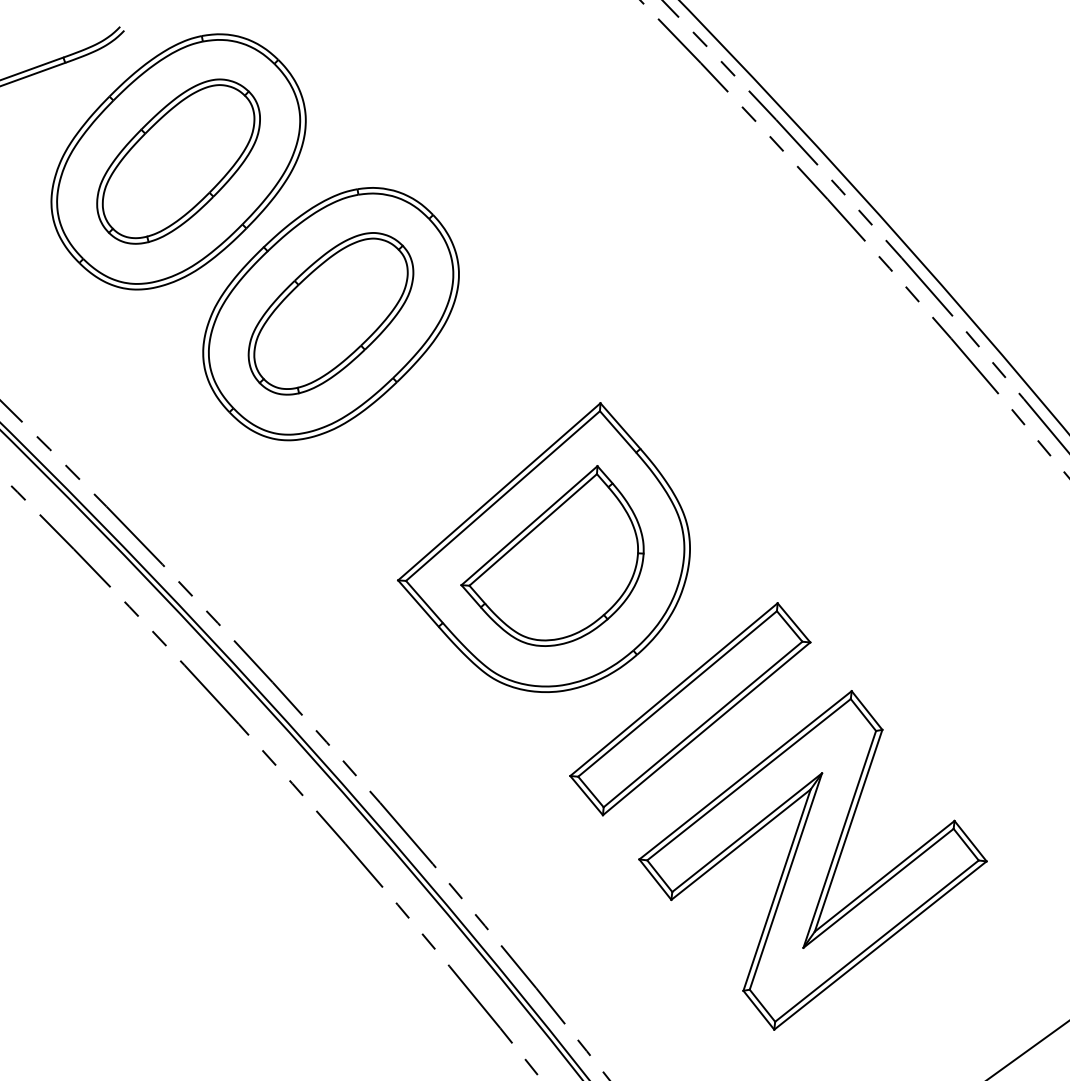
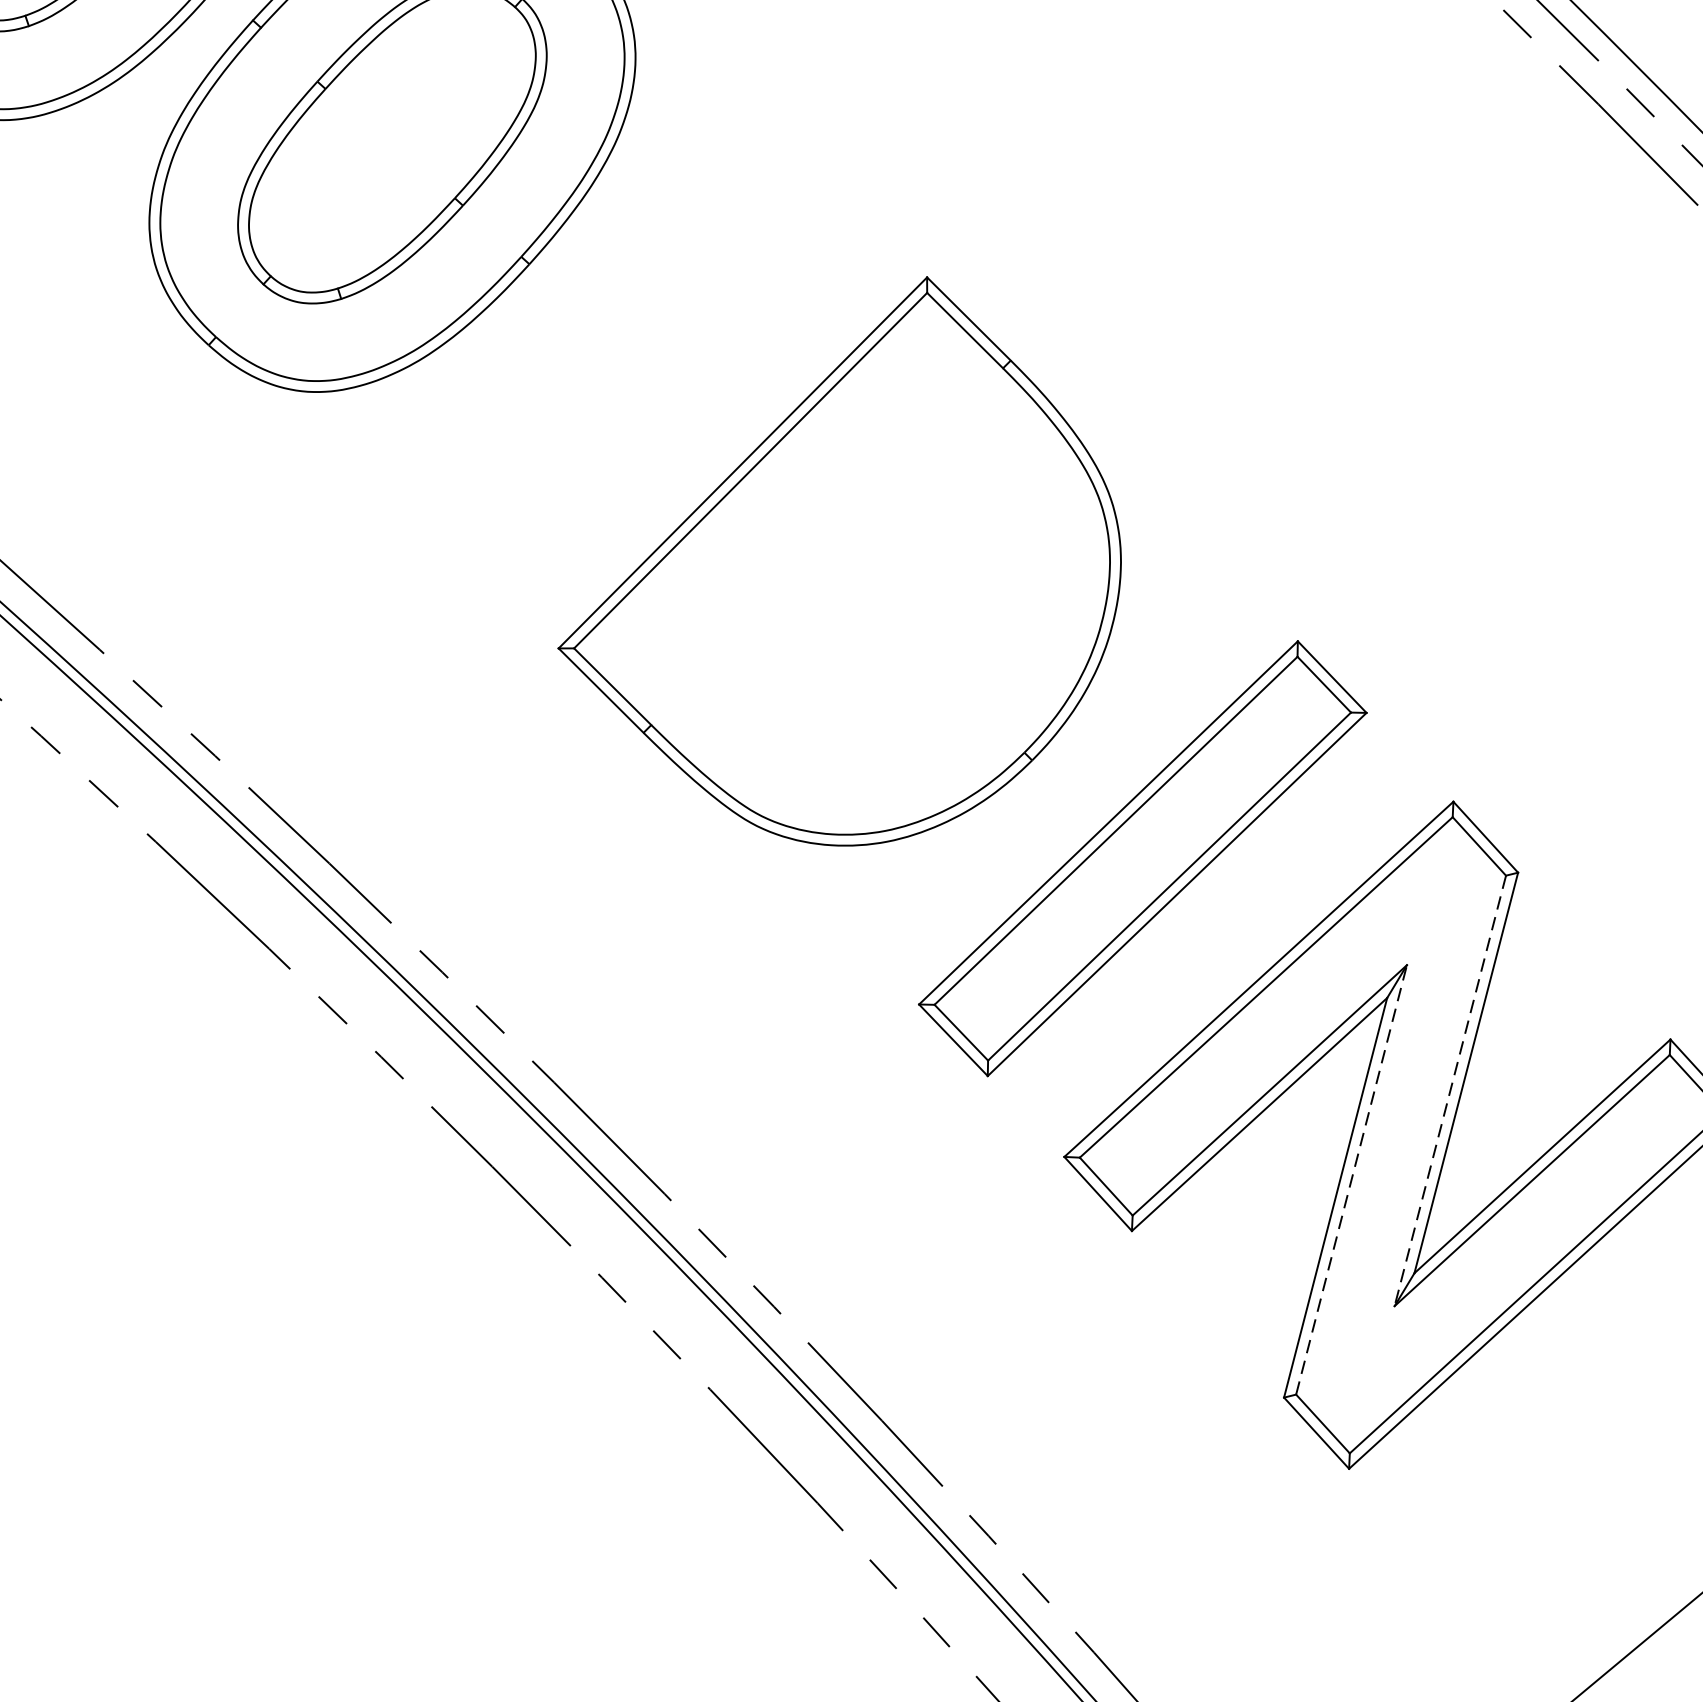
part: (552, 555) -> (854, 579), removed
line: (839, 839) -> (1449, 1091), solid -> dashed
line: (786, 881) -> (1352, 1179), solid -> dashed

